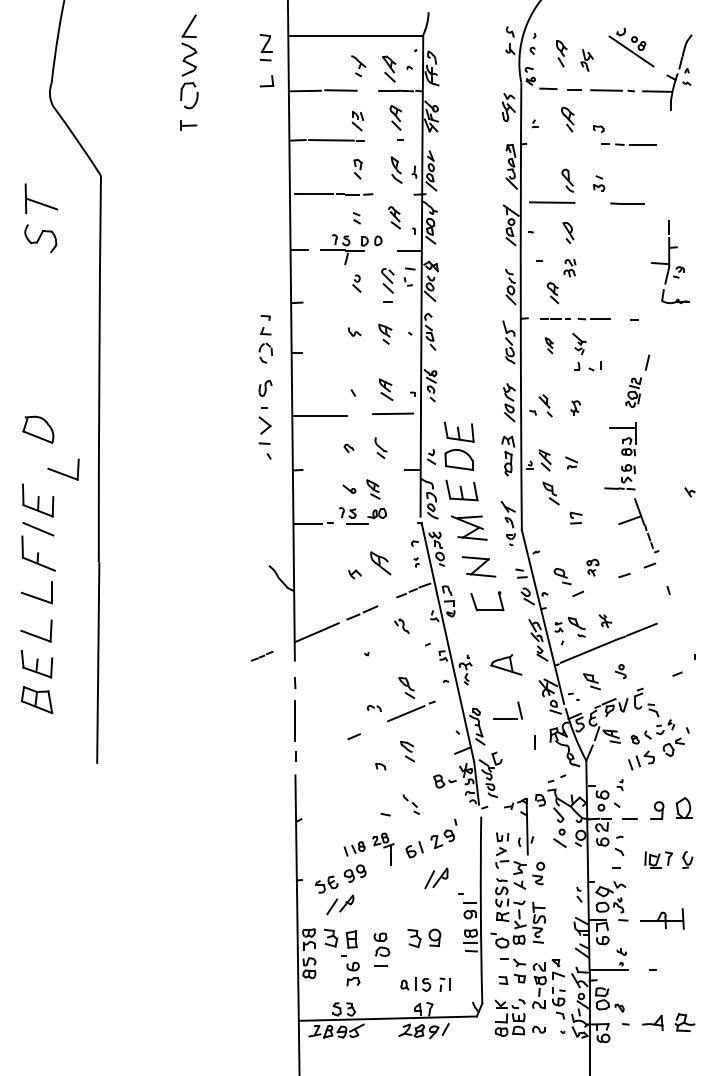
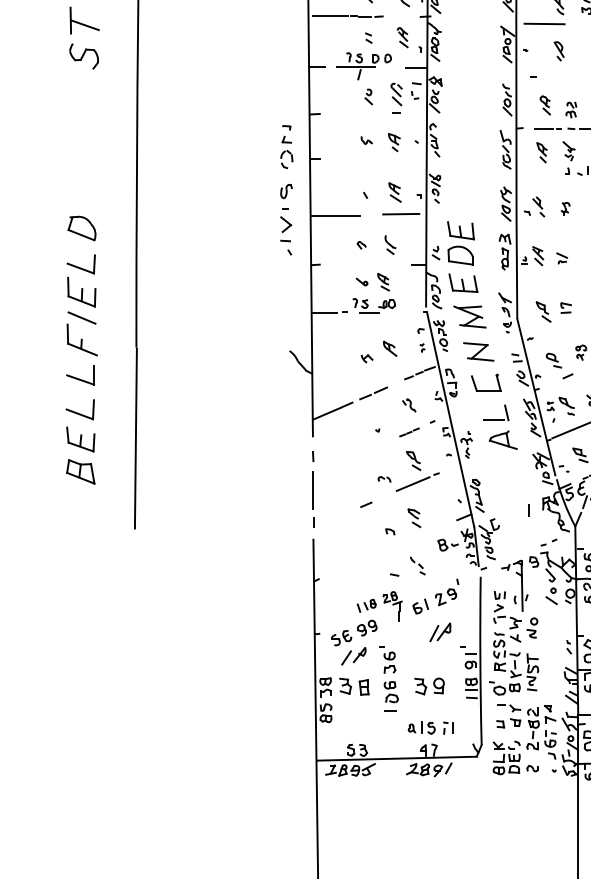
part: (569, 268) -> (570, 110), moved
part: (549, 345) -> (542, 152), size x1.43
part: (63, 469) -> (81, 264), moved
part: (550, 493) -> (543, 311), moved
part: (380, 563) -> (390, 348), size x0.71
line: (261, 655) -> (408, 431), moved
part: (507, 718) -> (495, 420), moved
part: (350, 970) -> (387, 659), moved

